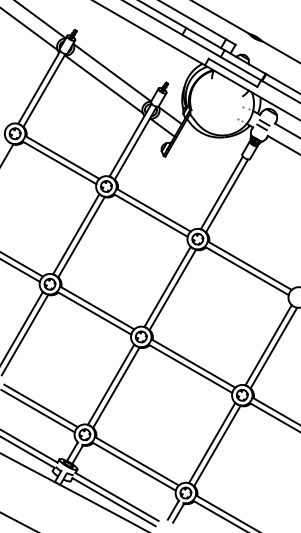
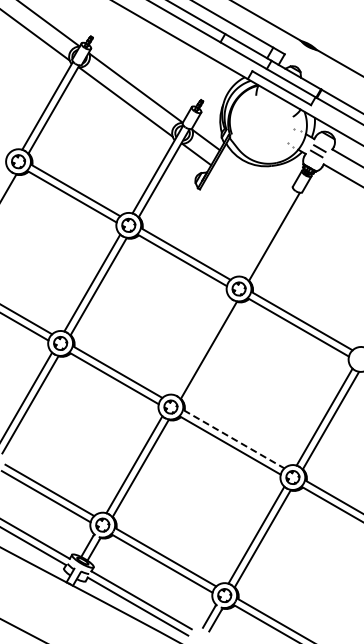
line: (221, 193) -> (267, 233), removed
line: (167, 286) -> (202, 346), removed
line: (193, 363) -> (234, 439), solid -> dashed

